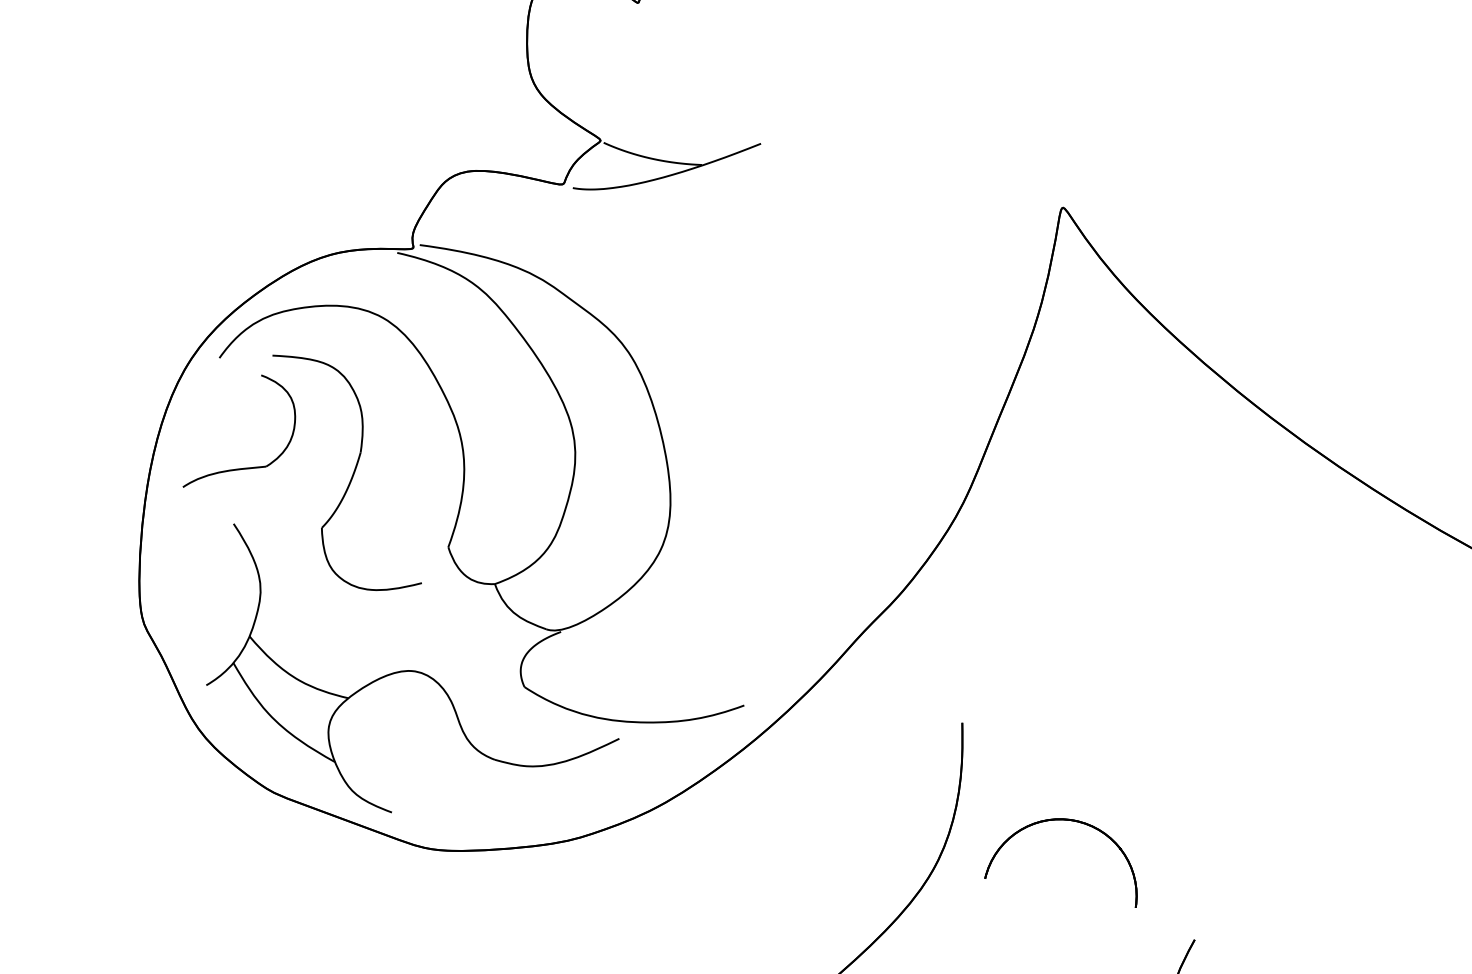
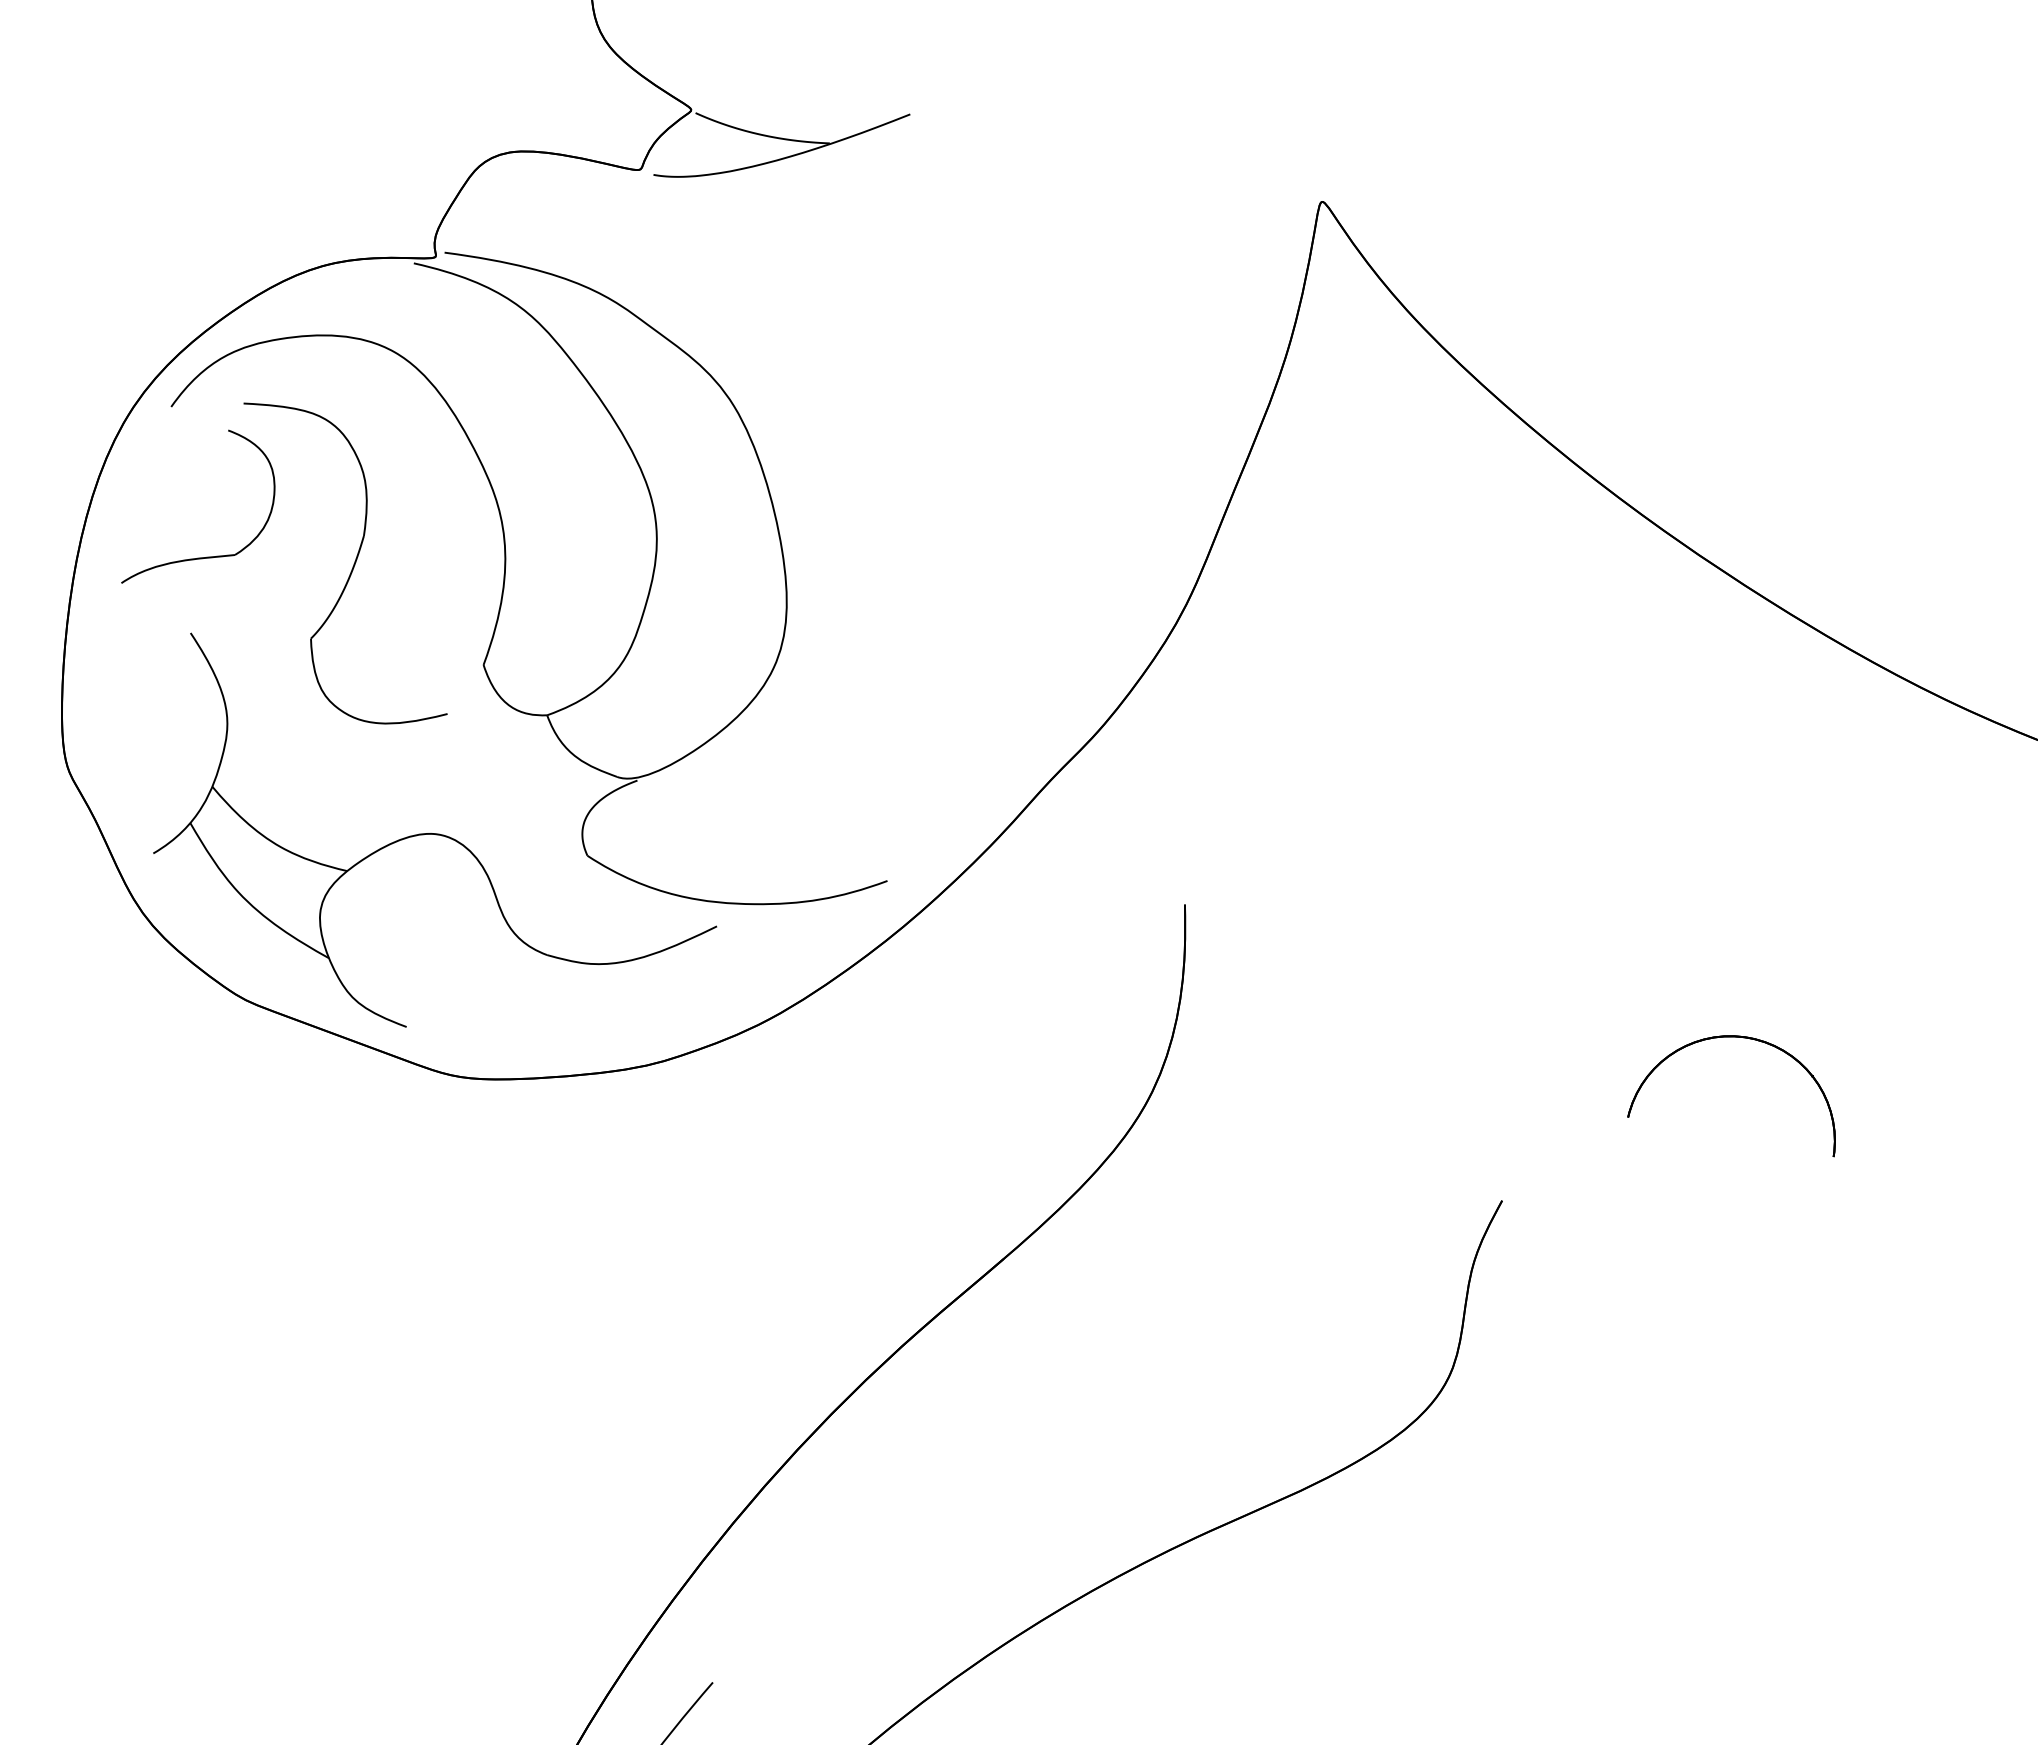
part: (1060, 820) -> (1731, 1037), moved

